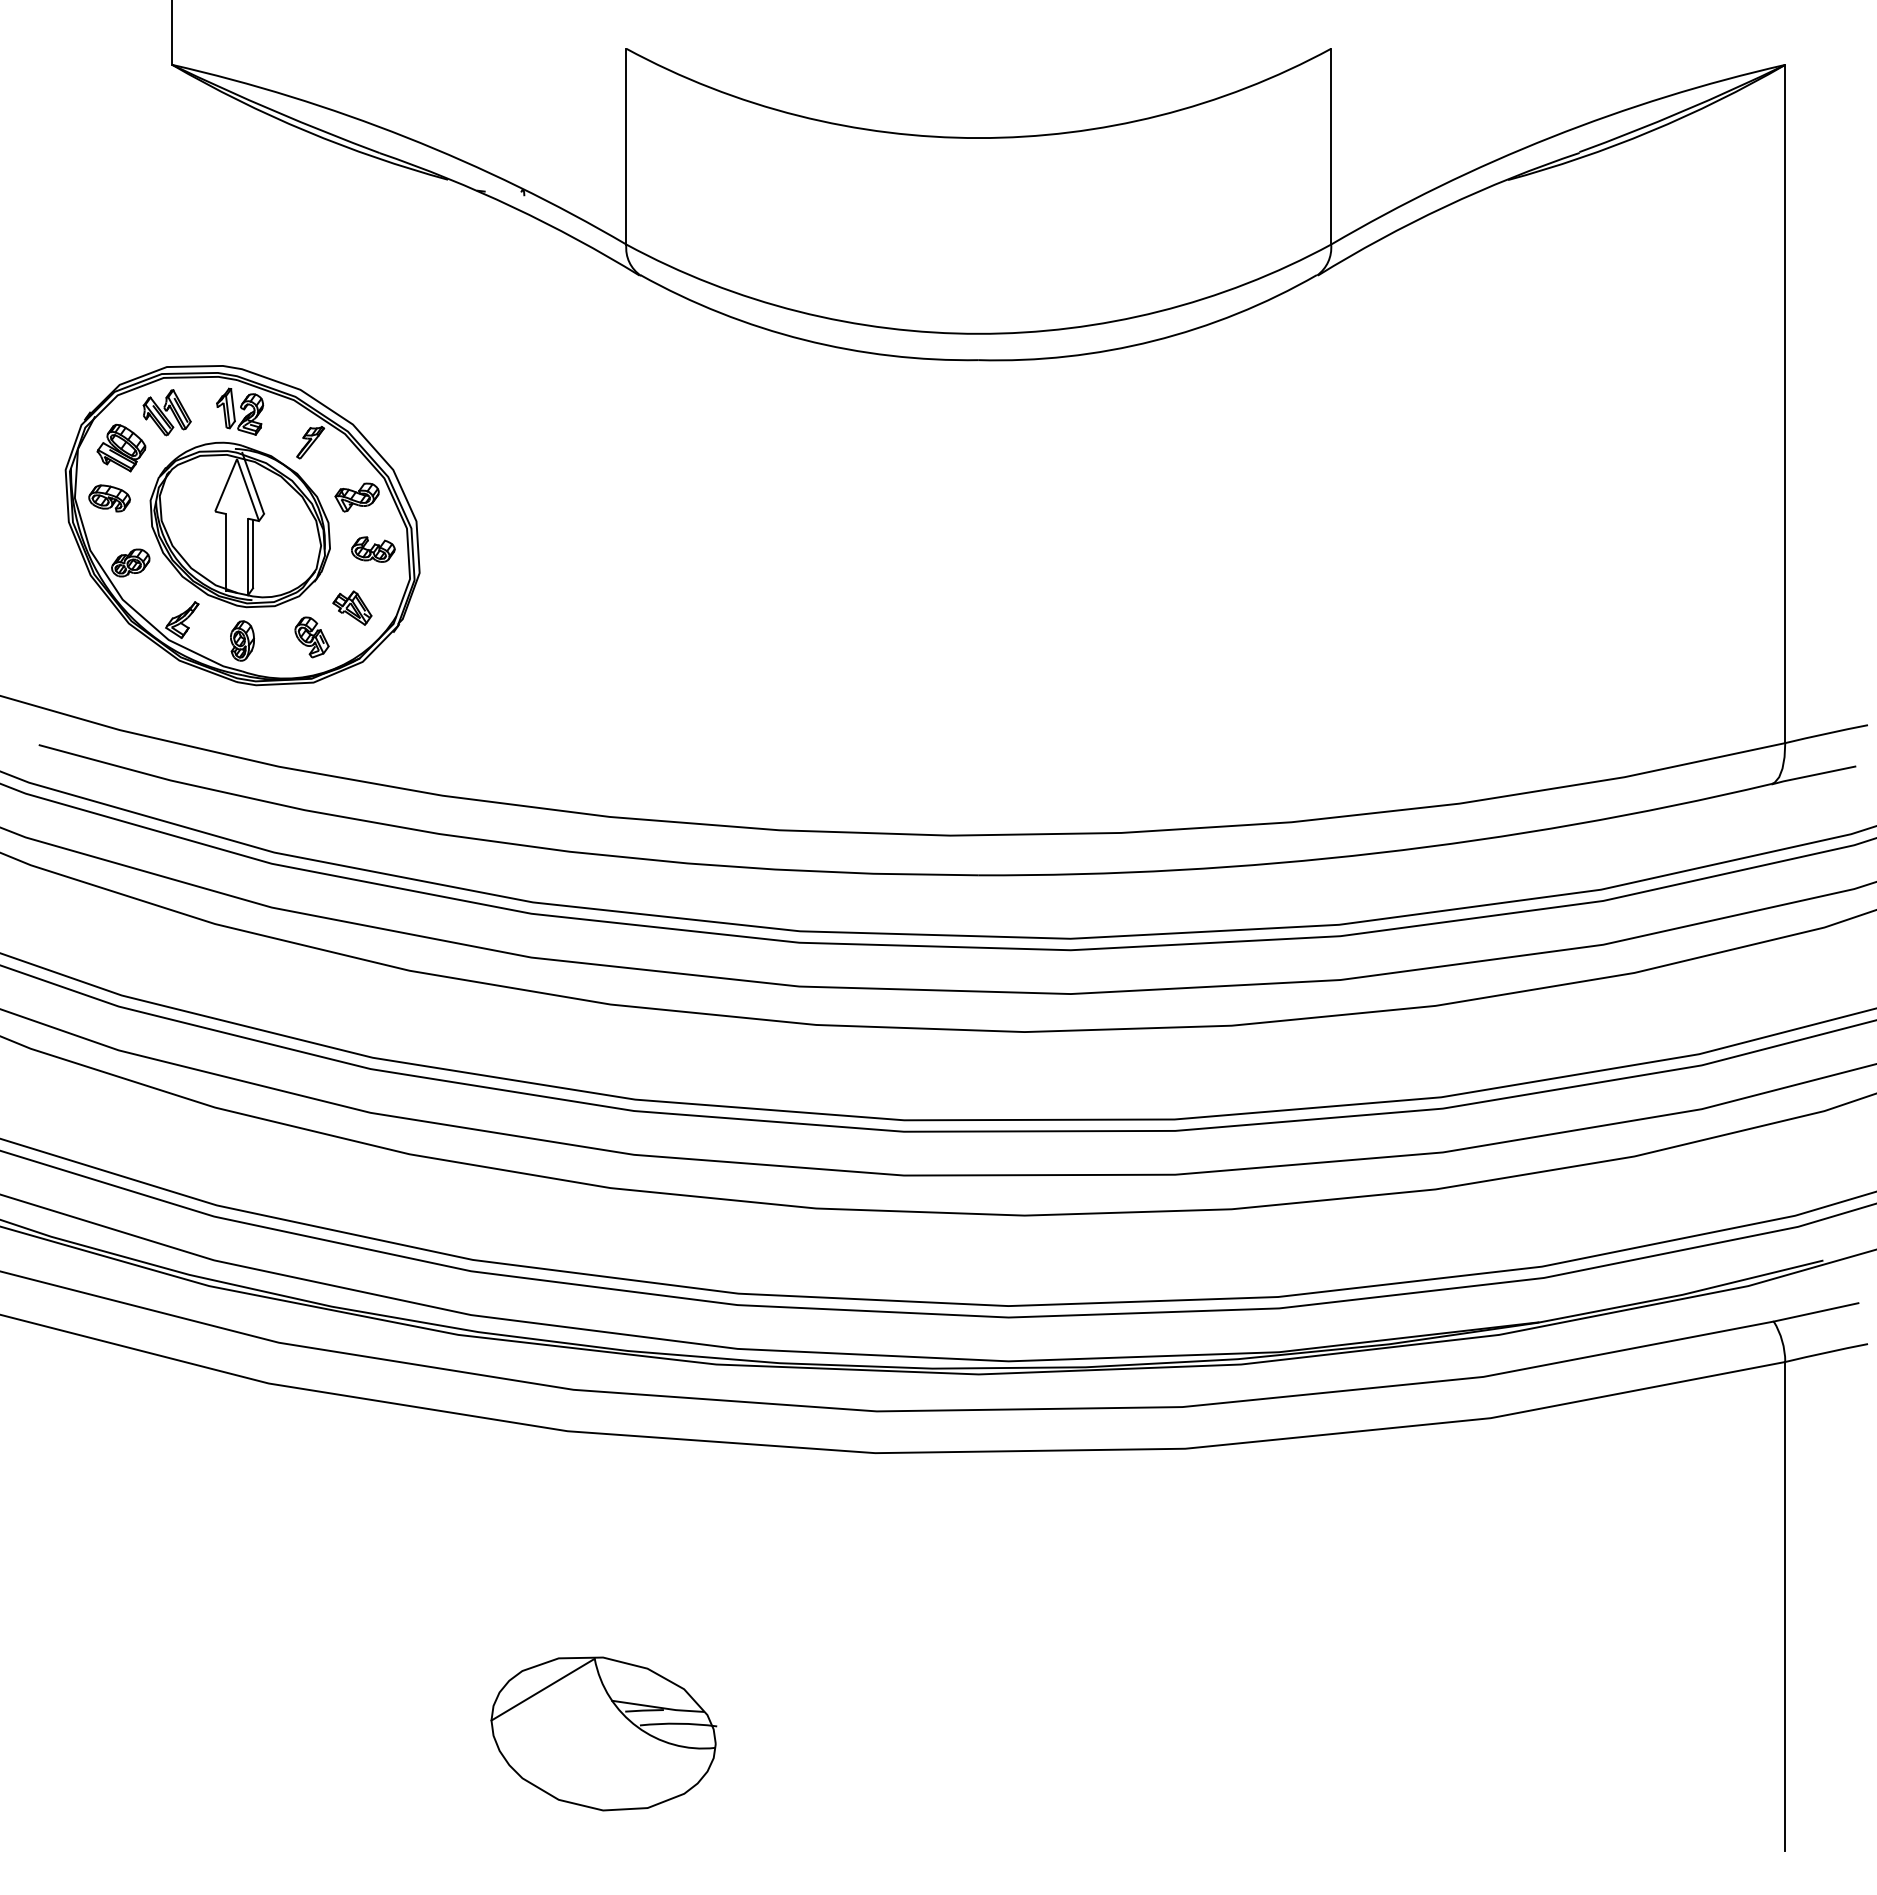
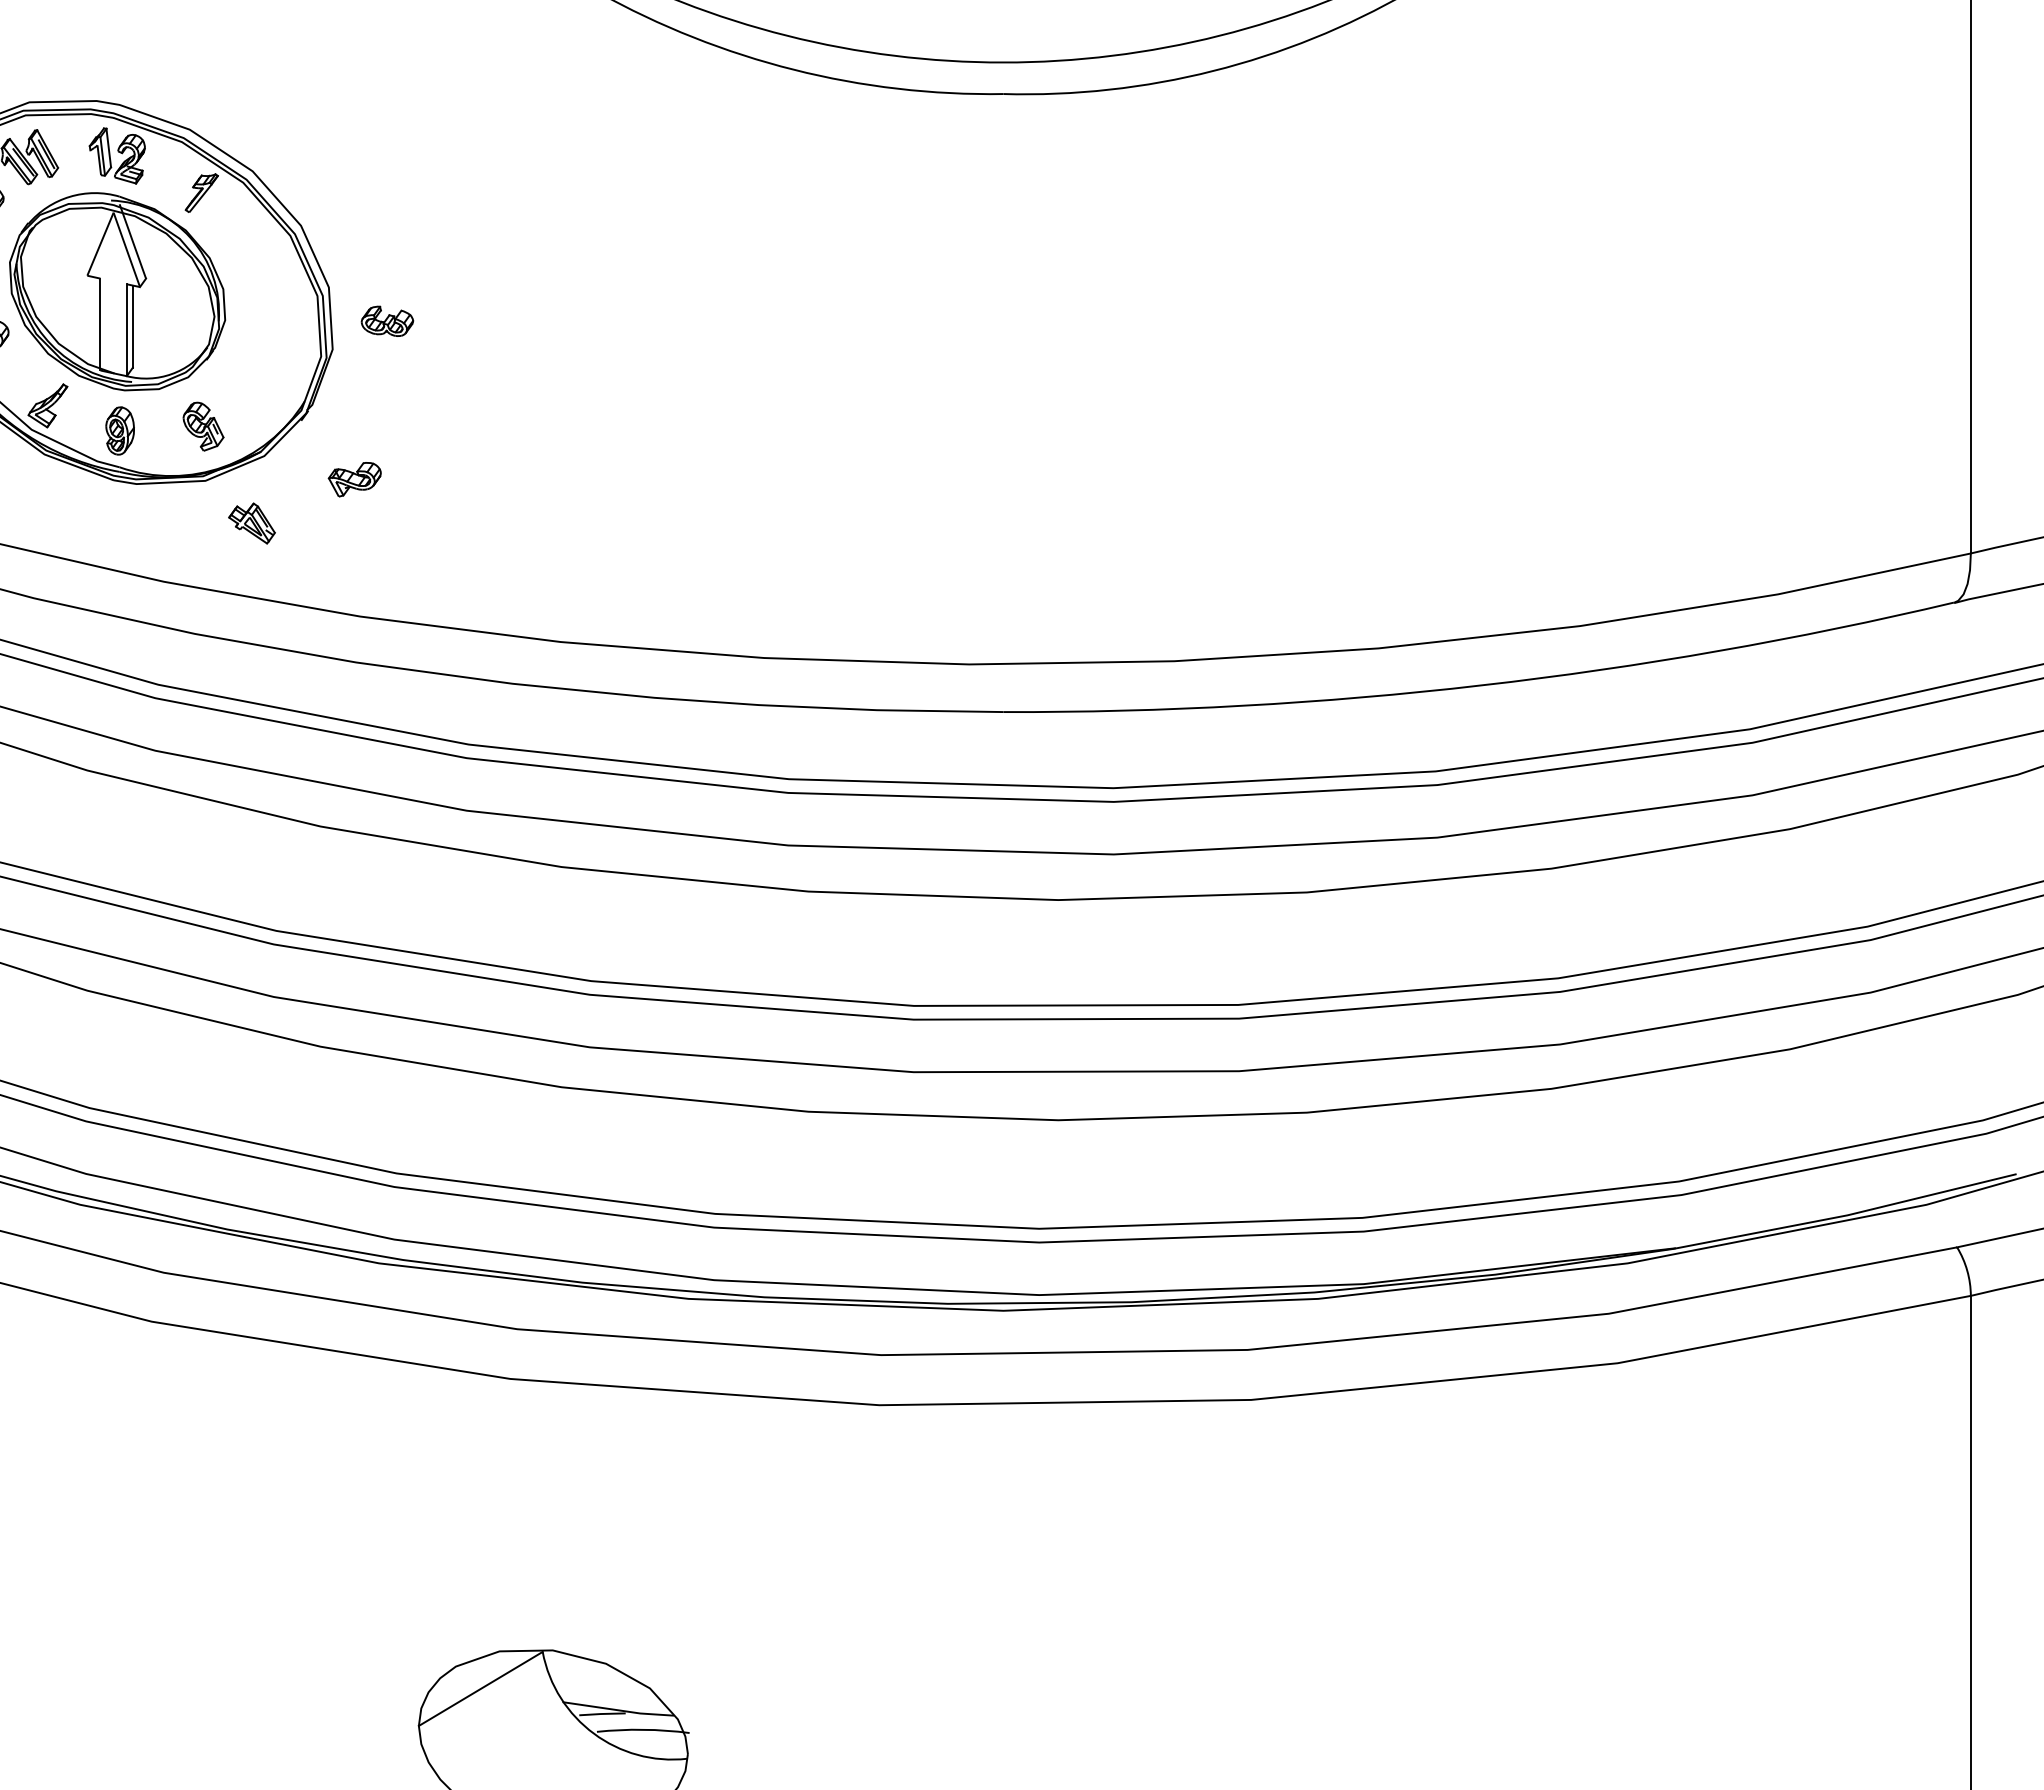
part: (356, 497) -> (354, 479), moved
part: (373, 549) -> (387, 321), moved
part: (352, 607) -> (252, 522), moved

